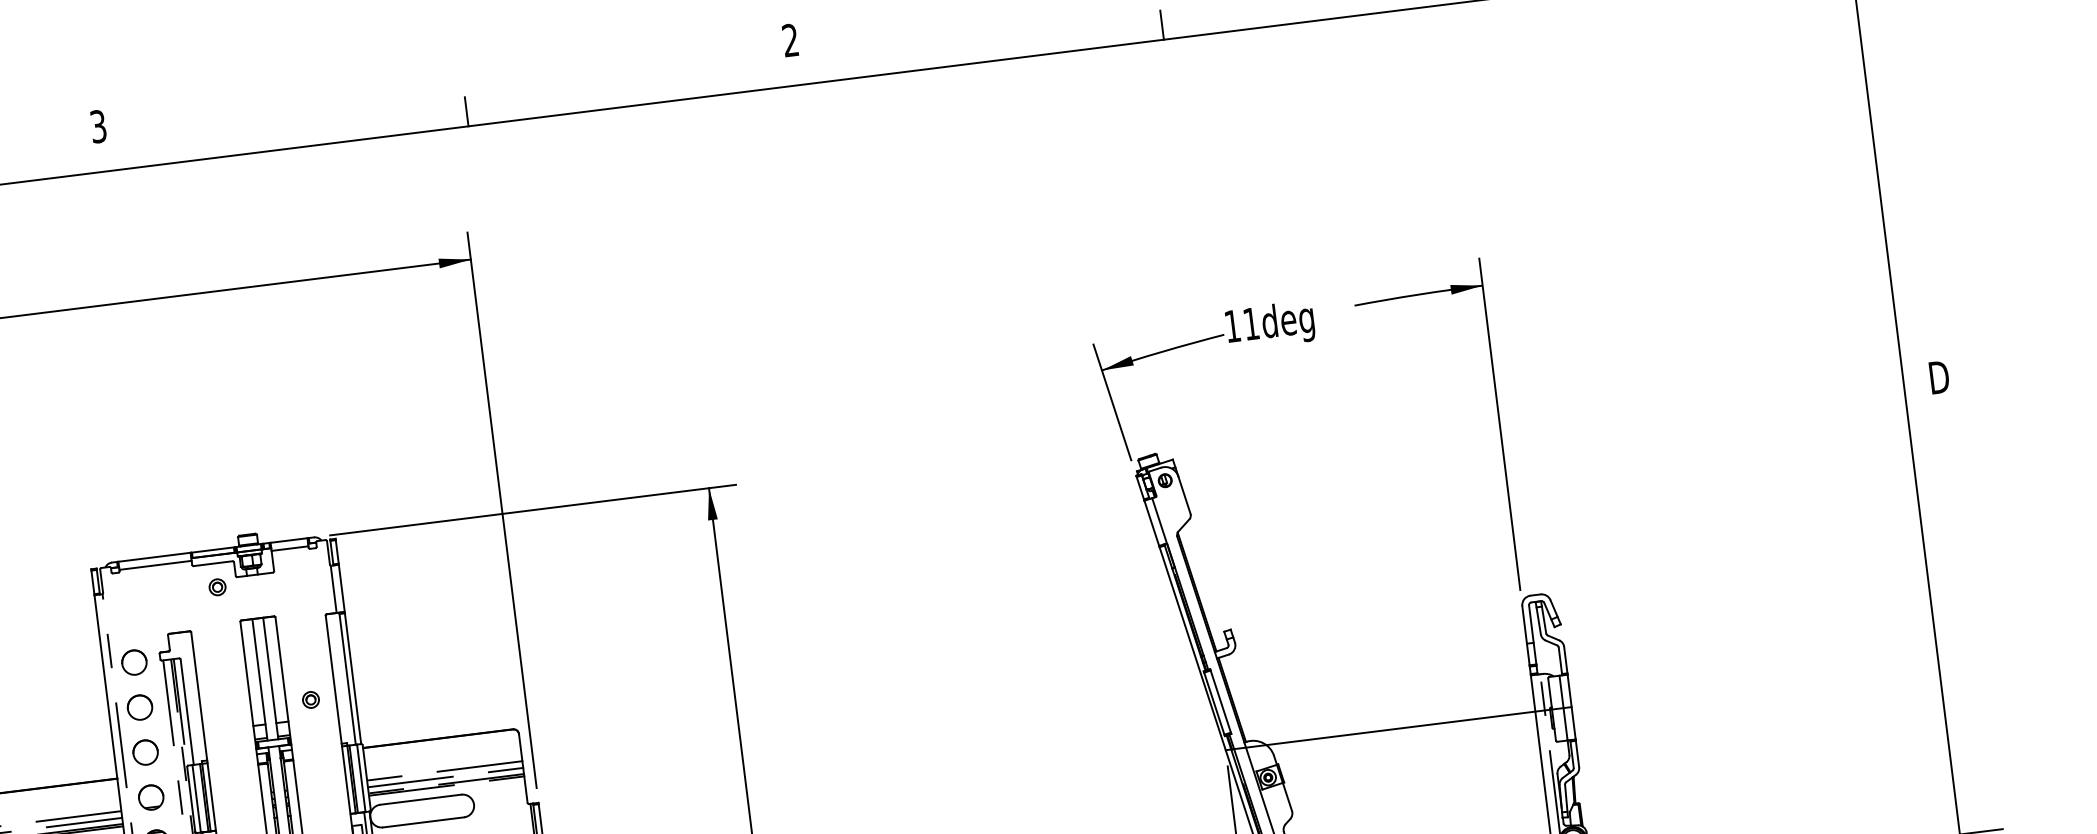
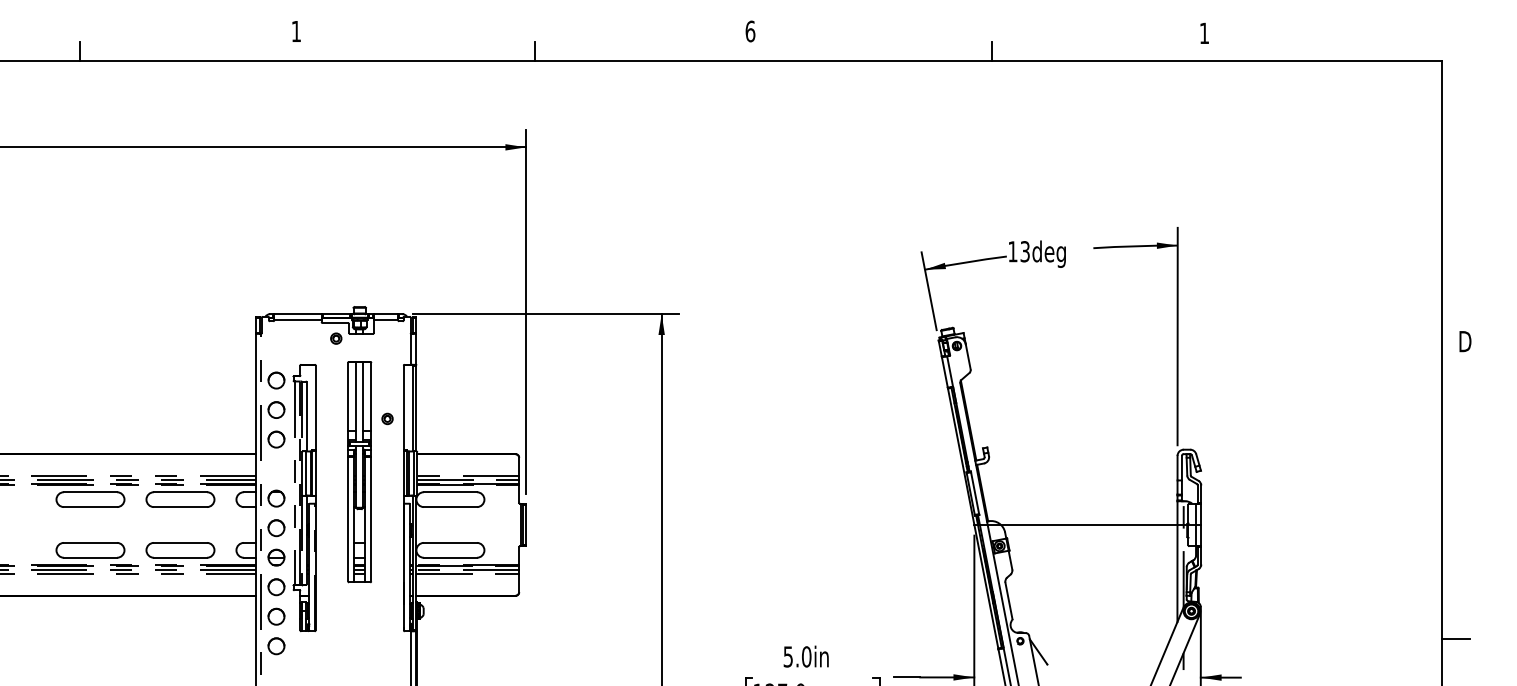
text: (790, 40) -> (750, 31), 2 -> 6
text: (97, 126) -> (295, 31), 3 -> 1
text: (1250, 323) -> (1024, 251), 11deg -> 13deg
part: (151, 796) -> (276, 468), removed

